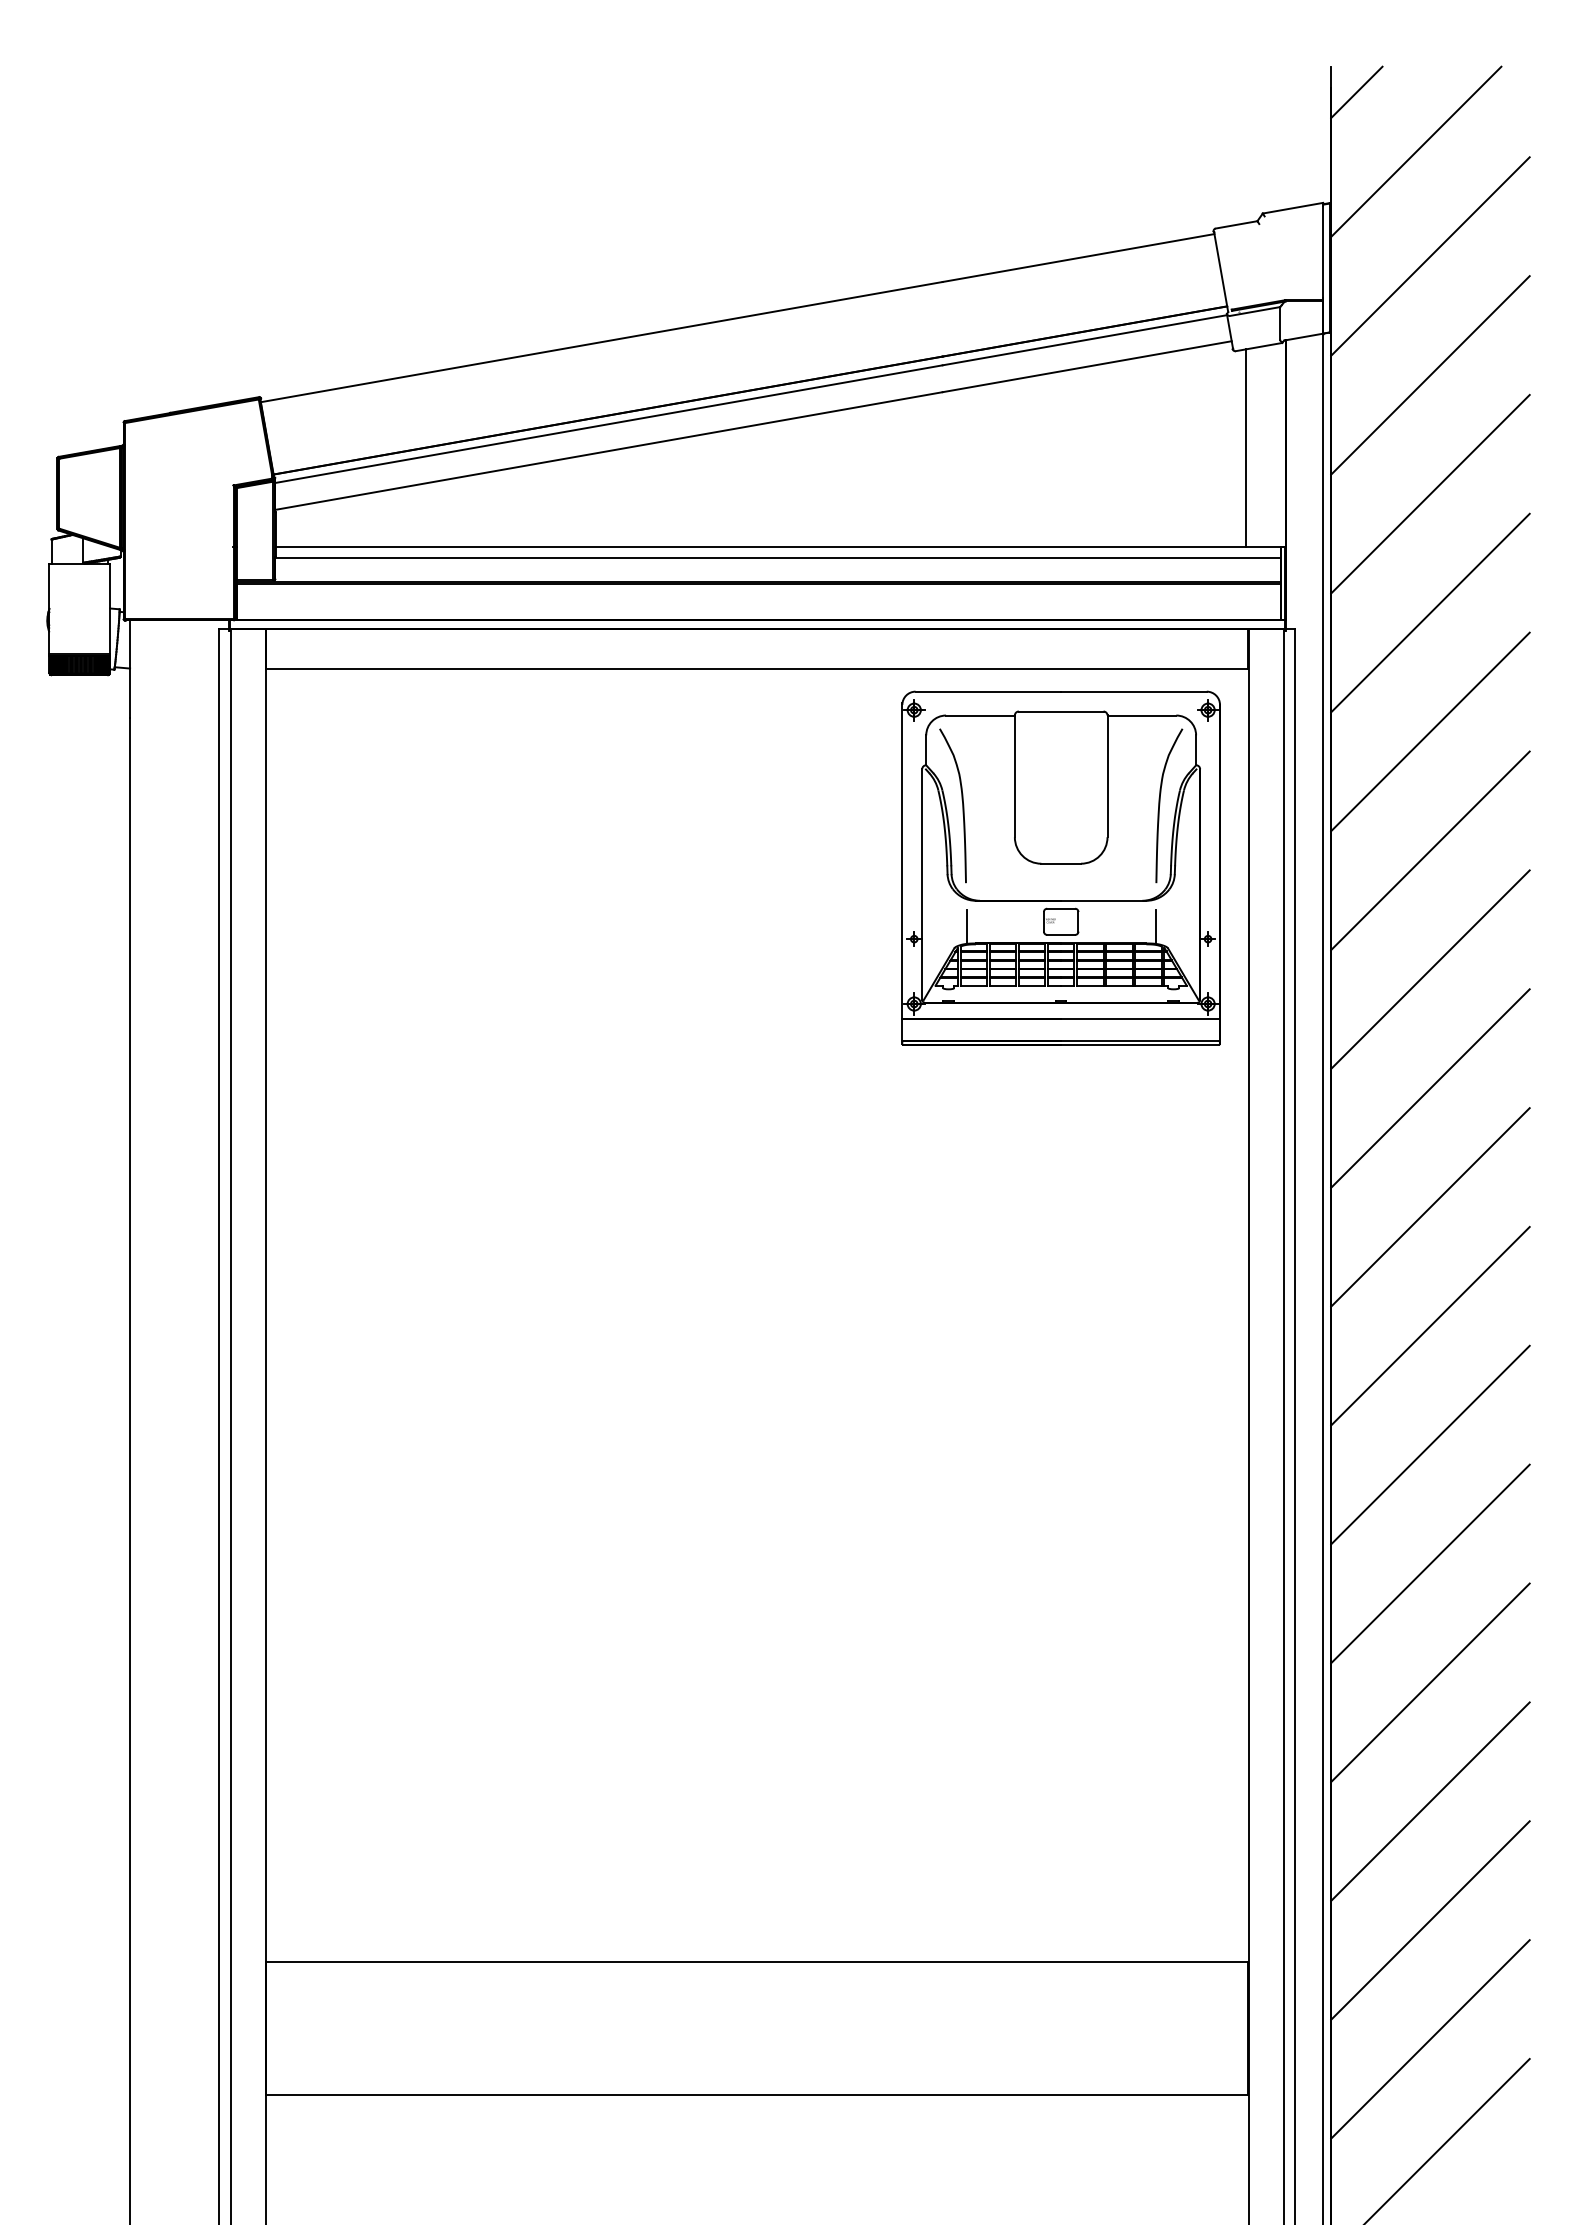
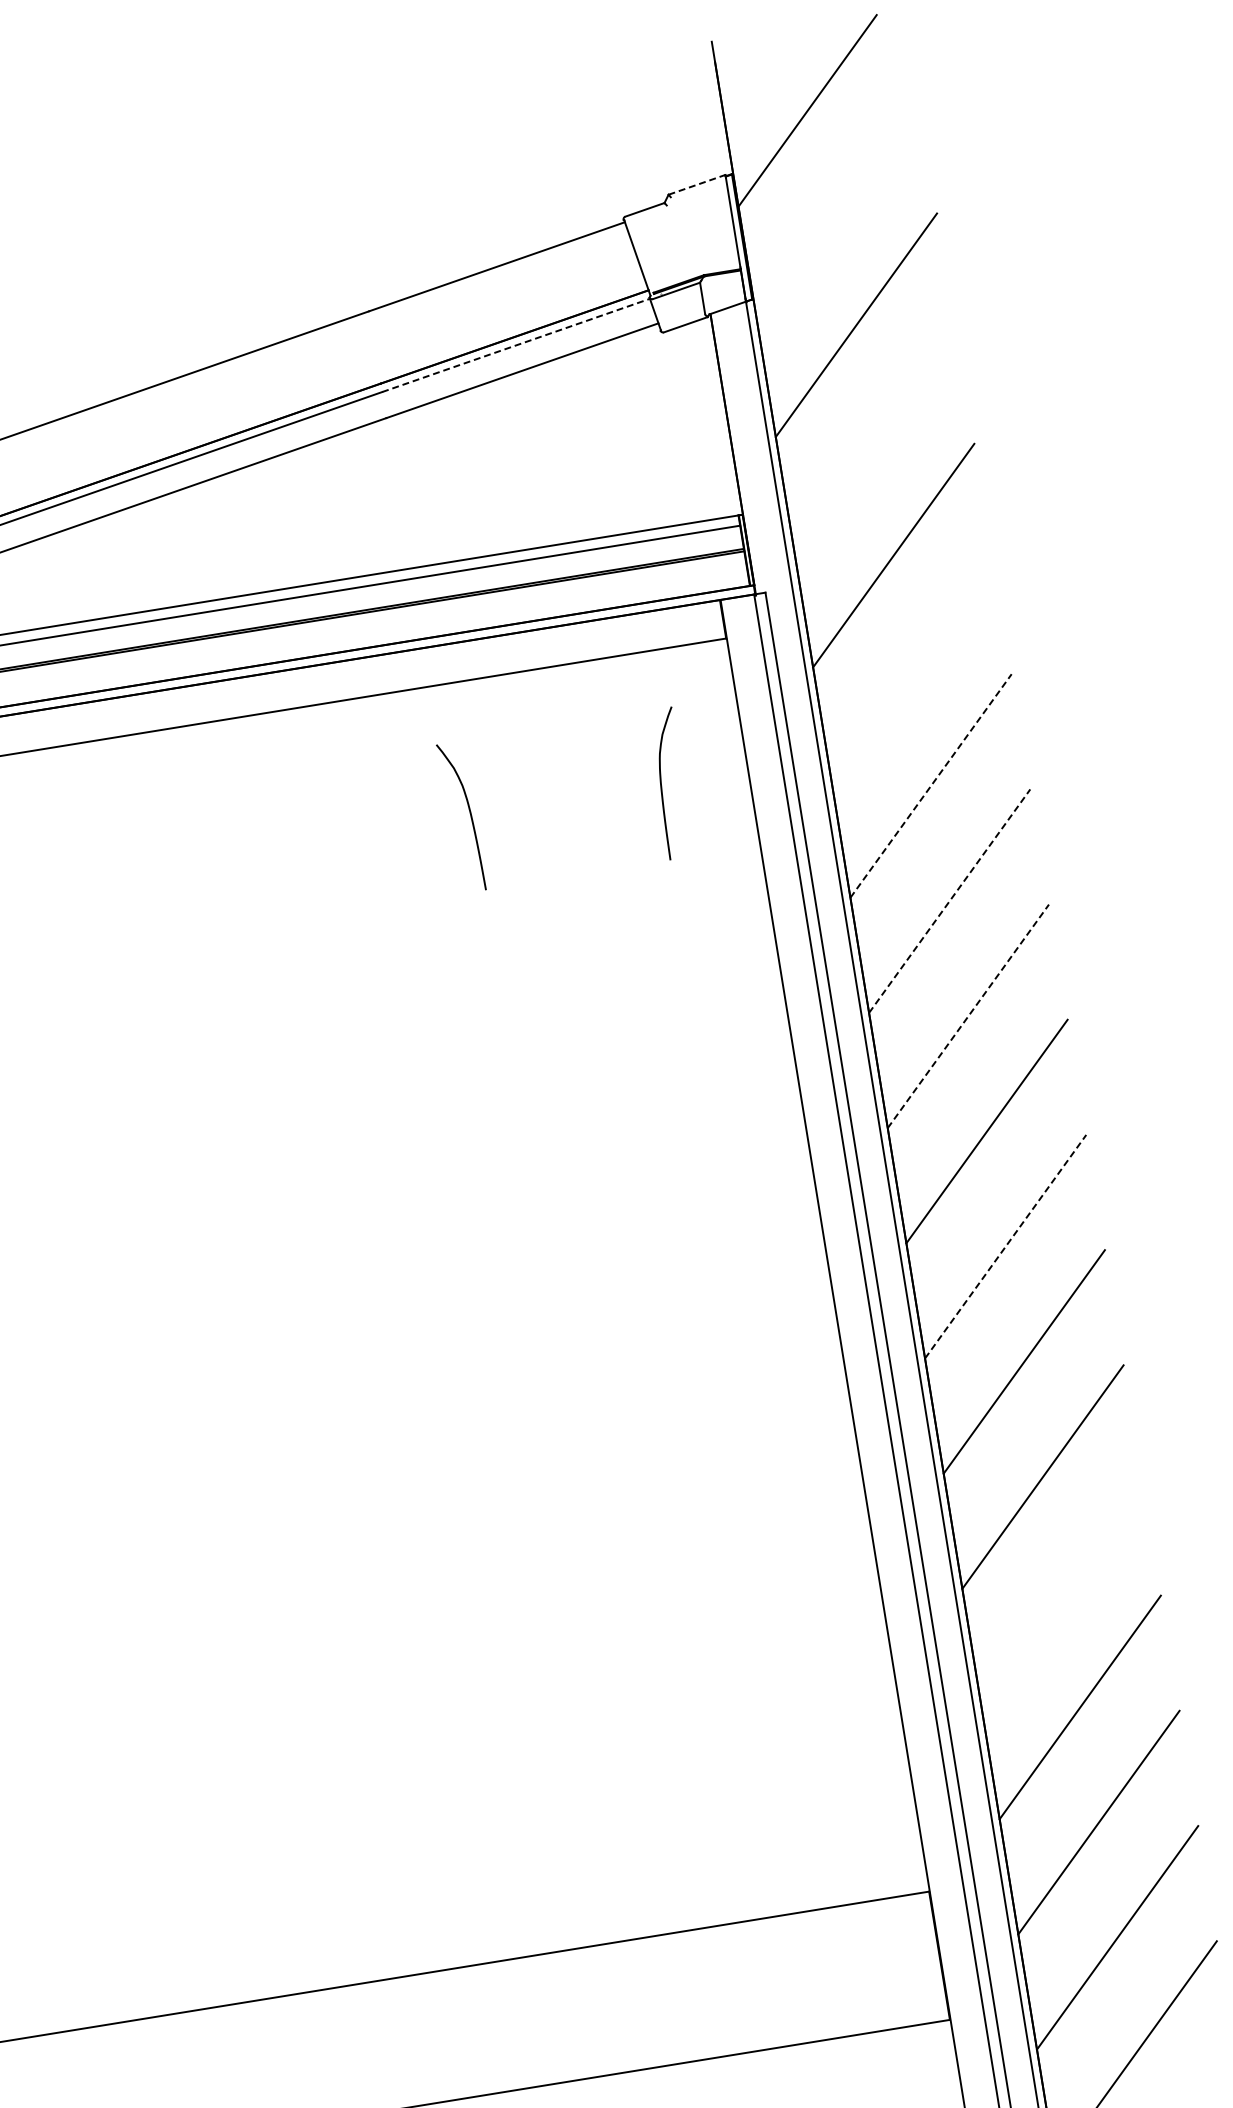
line: (1356, 92) -> (740, 62), removed
line: (1293, 208) -> (697, 185), solid -> dashed
line: (1430, 256) -> (837, 210), removed
line: (1085, 340) -> (516, 345), solid -> dashed
line: (1245, 448) -> (688, 425), removed
line: (1430, 493) -> (875, 439), removed
line: (1430, 731) -> (912, 670), removed
line: (1430, 850) -> (931, 785), solid -> dashed
part: (1060, 867) -> (575, 860), removed
line: (1430, 969) -> (949, 901), solid -> dashed
line: (1430, 1088) -> (968, 1016), solid -> dashed
line: (1430, 1325) -> (1005, 1245), solid -> dashed
line: (1430, 1682) -> (1061, 1591), removed

